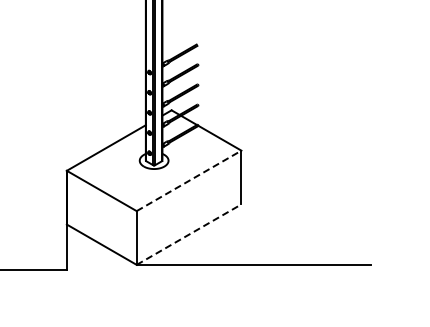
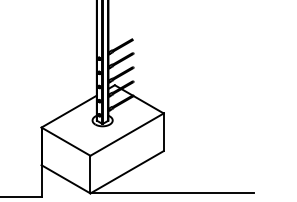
line: (189, 180) -> (127, 134), dashed -> solid
line: (189, 234) -> (127, 172), dashed -> solid

